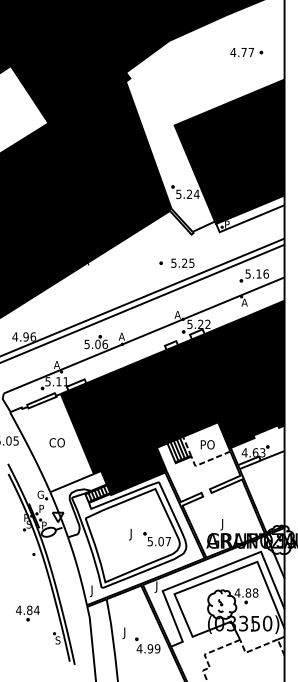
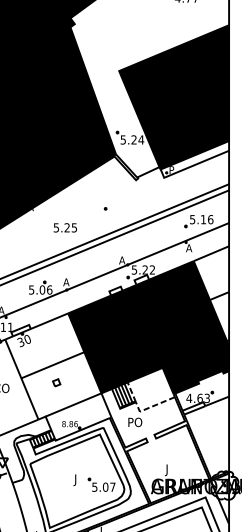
text: (182, 262) -> (65, 227), moved
fill: (266, 347) -> (211, 293), removed
fill: (113, 431) -> (58, 377), removed
text: (207, 444) -> (135, 422), moved

